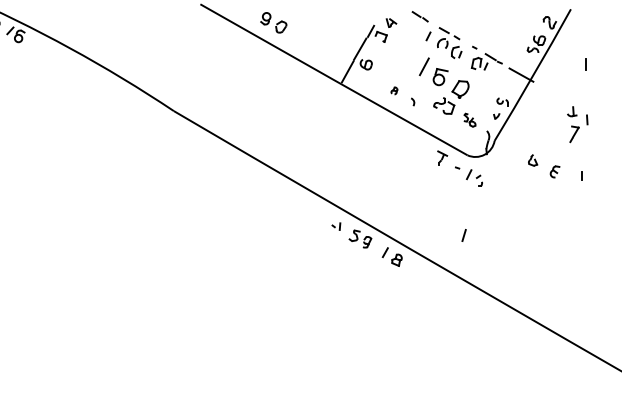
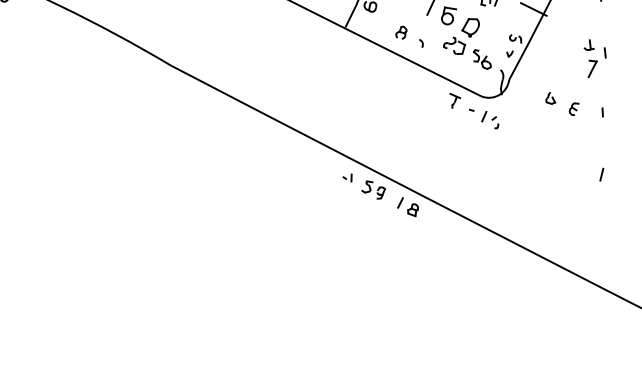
part: (394, 90) -> (401, 32), size x1.67
part: (469, 120) -> (481, 59), size x1.43
line: (463, 235) -> (601, 174), moved

